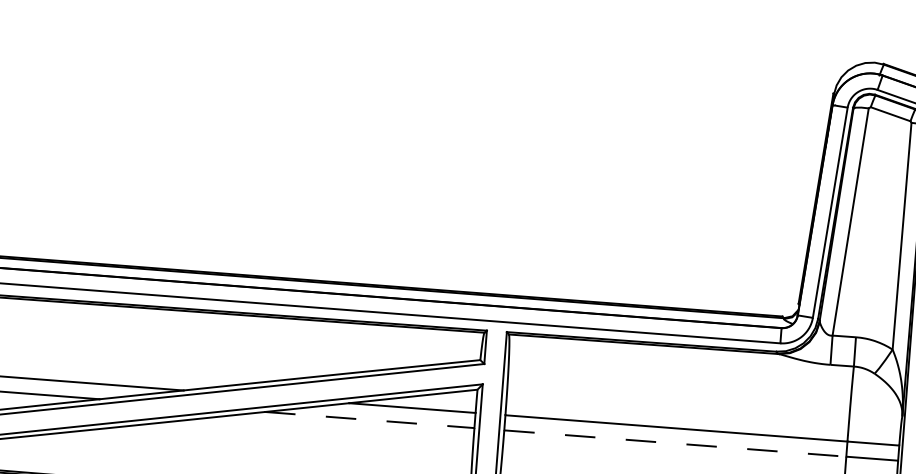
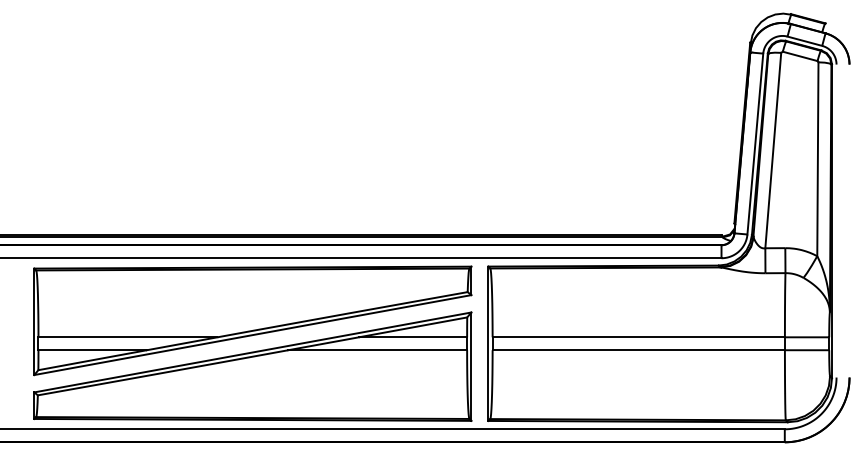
line: (370, 420) -> (378, 350), dashed -> solid
line: (676, 443) -> (639, 350), dashed -> solid

